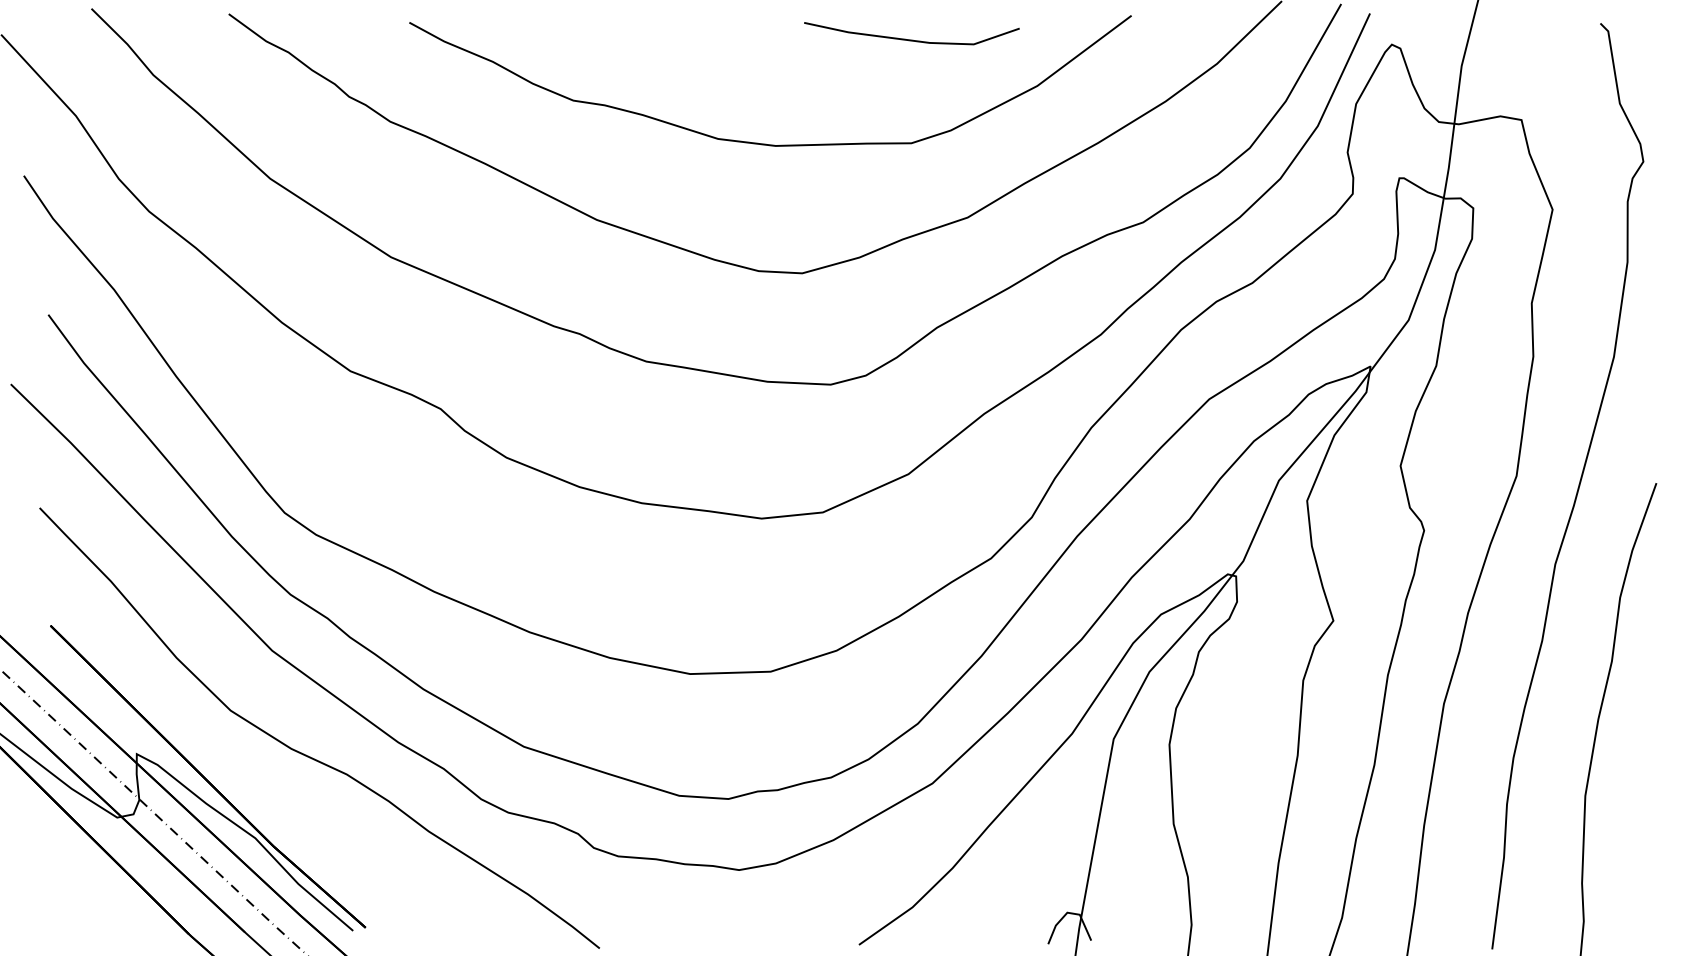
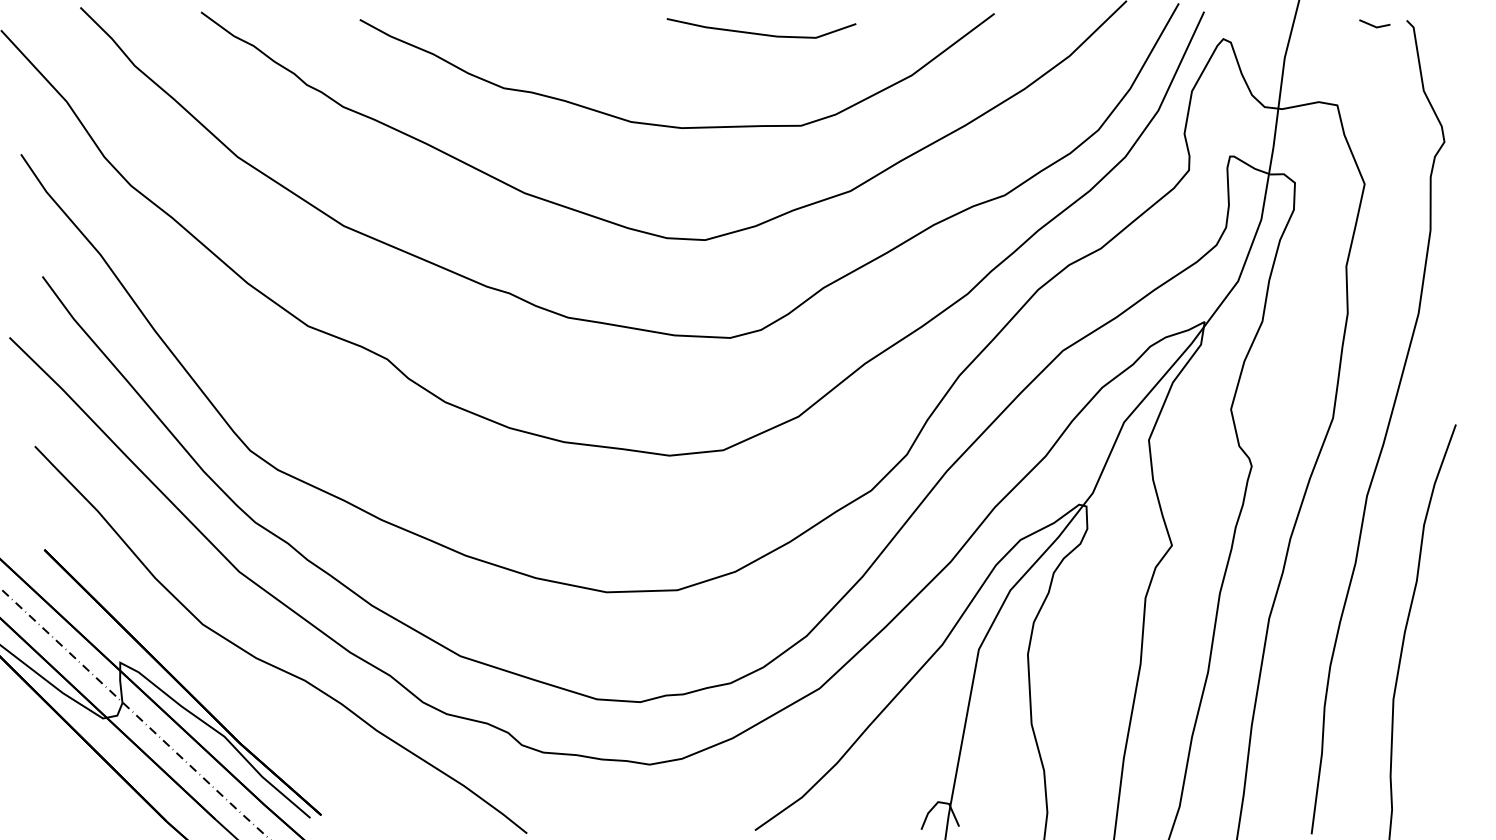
line: (1563, 29) -> (1374, 25), added
line: (911, 39) -> (761, 33), moved

